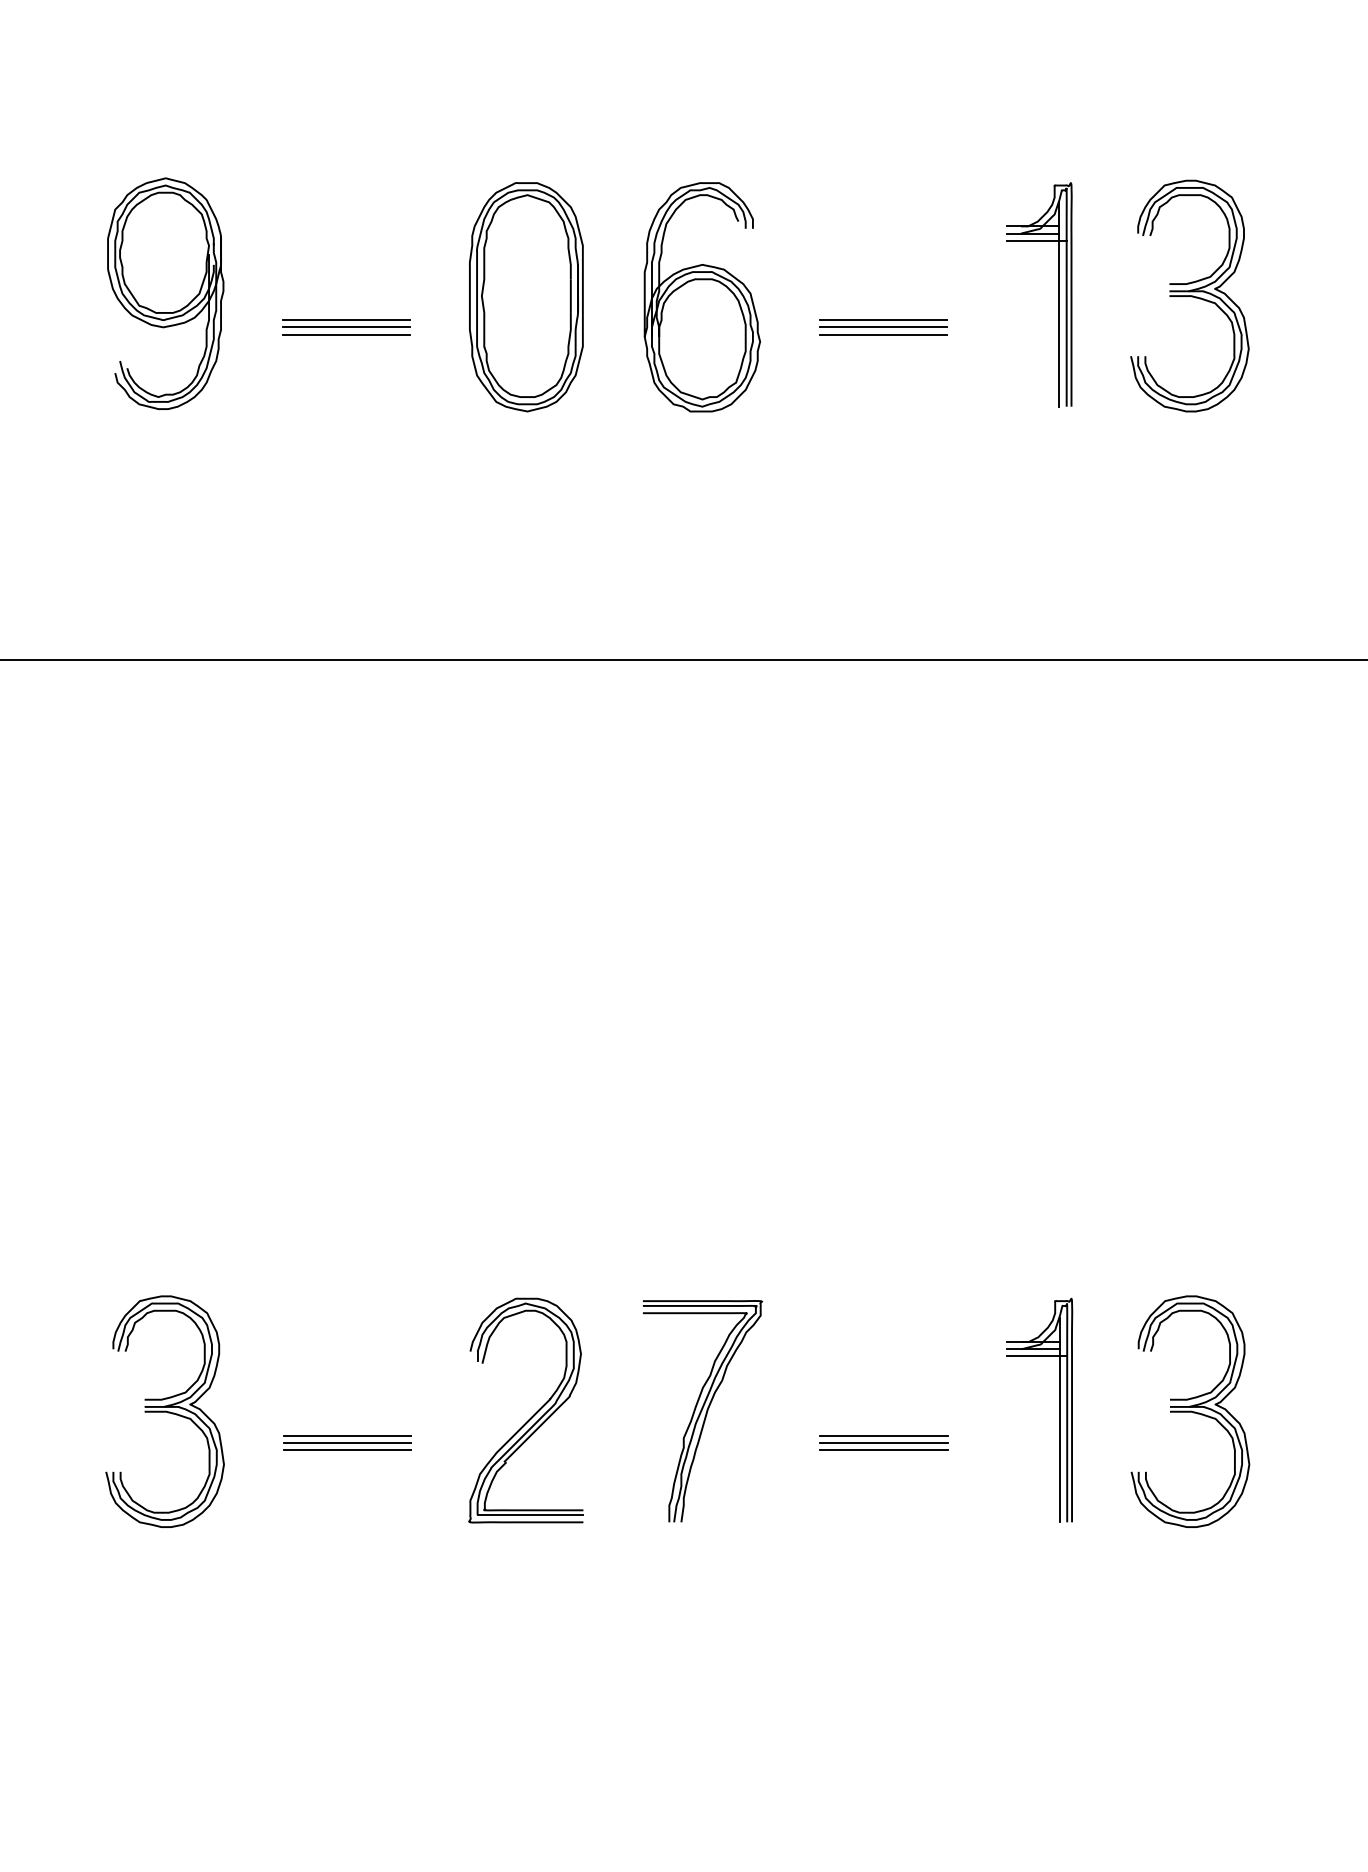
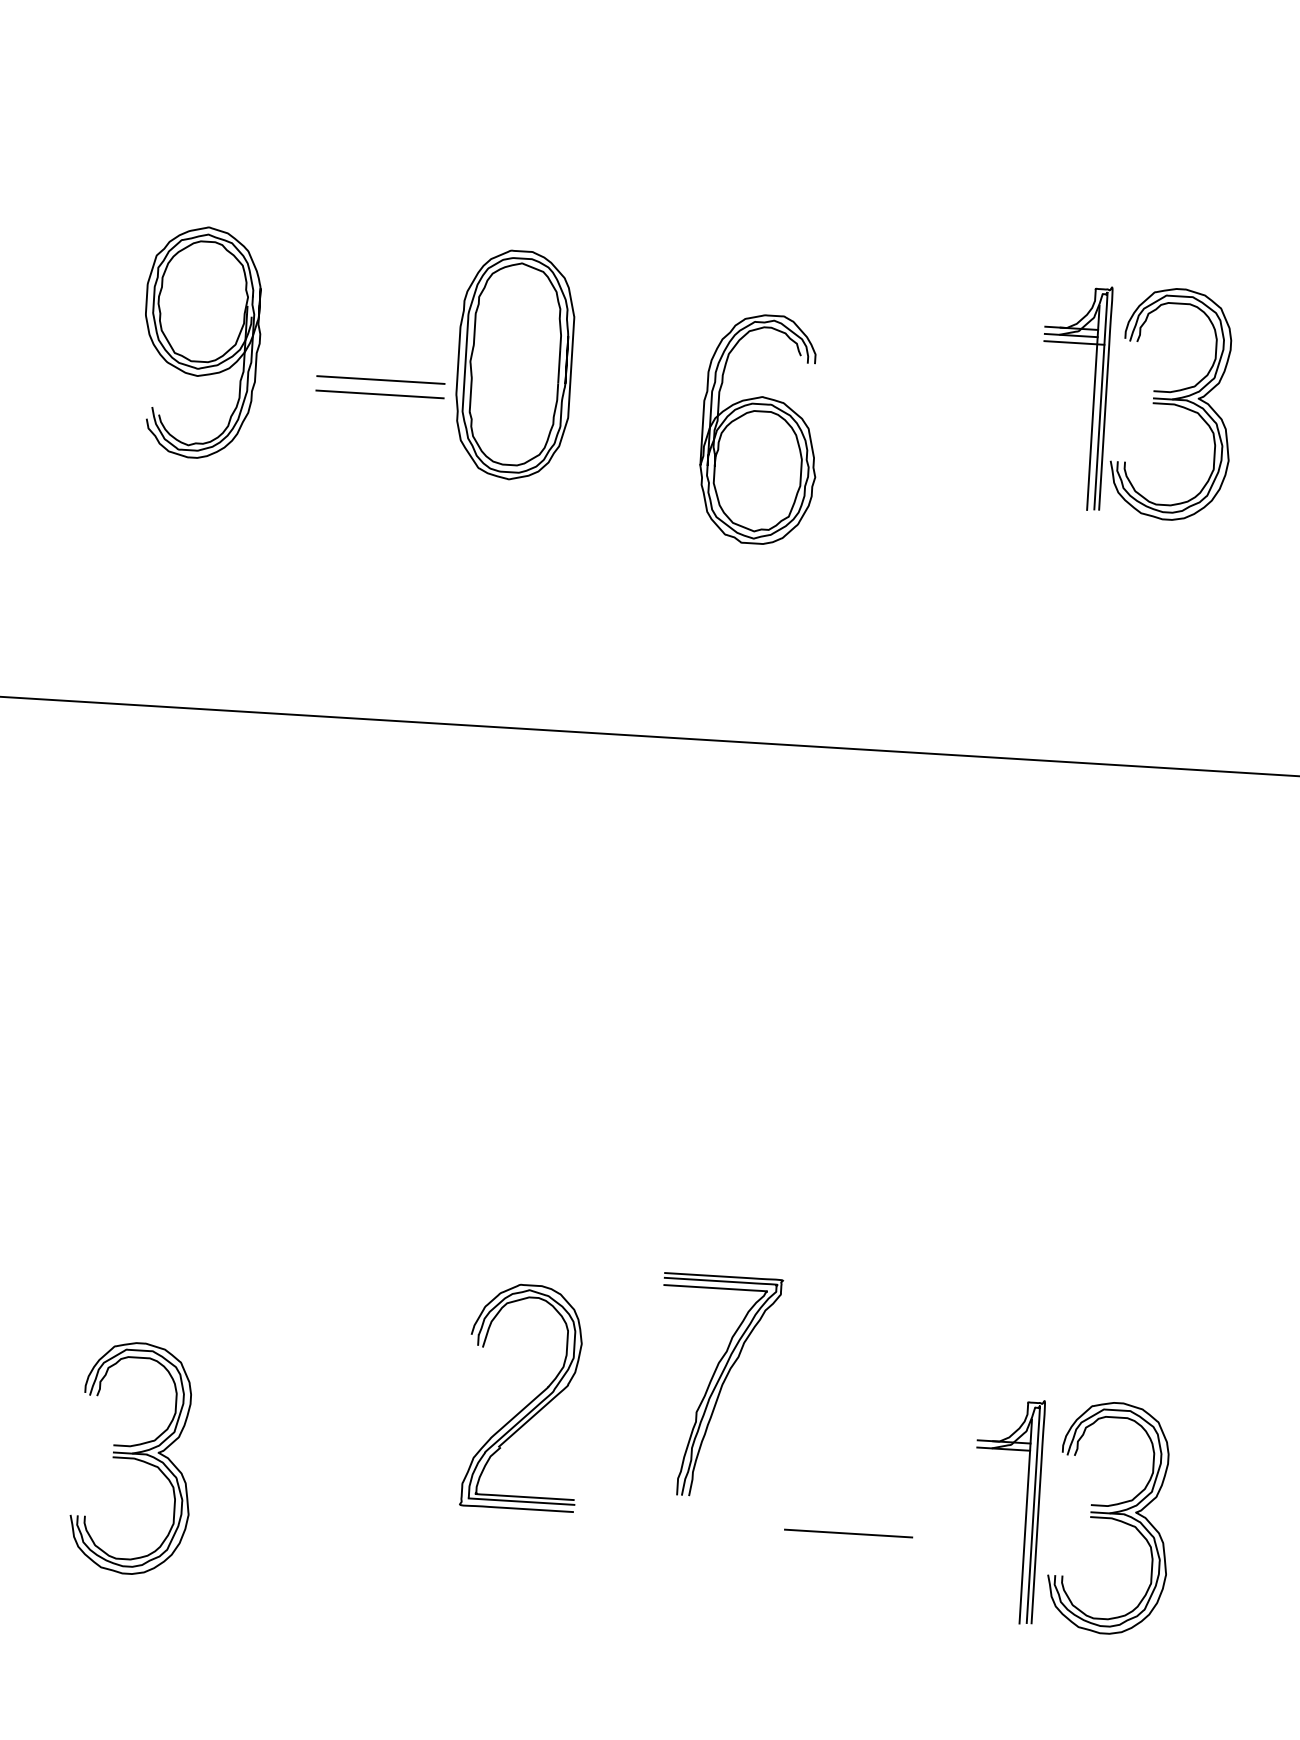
part: (1189, 295) -> (1172, 403), moved
part: (526, 297) -> (514, 365), moved
part: (701, 297) -> (759, 429), moved
line: (883, 320) -> (916, 413), removed
line: (346, 327) -> (380, 387), removed
line: (883, 327) -> (916, 420), removed
line: (883, 334) -> (915, 427), removed
line: (1037, 1356) -> (1007, 1456), removed
part: (703, 1411) -> (717, 1386), moved
part: (1190, 1411) -> (1110, 1518), moved
part: (531, 1416) -> (528, 1403), moved
line: (883, 1435) -> (848, 1526), removed
part: (347, 1442) -> (313, 1500), removed
line: (883, 1450) -> (847, 1541), removed

